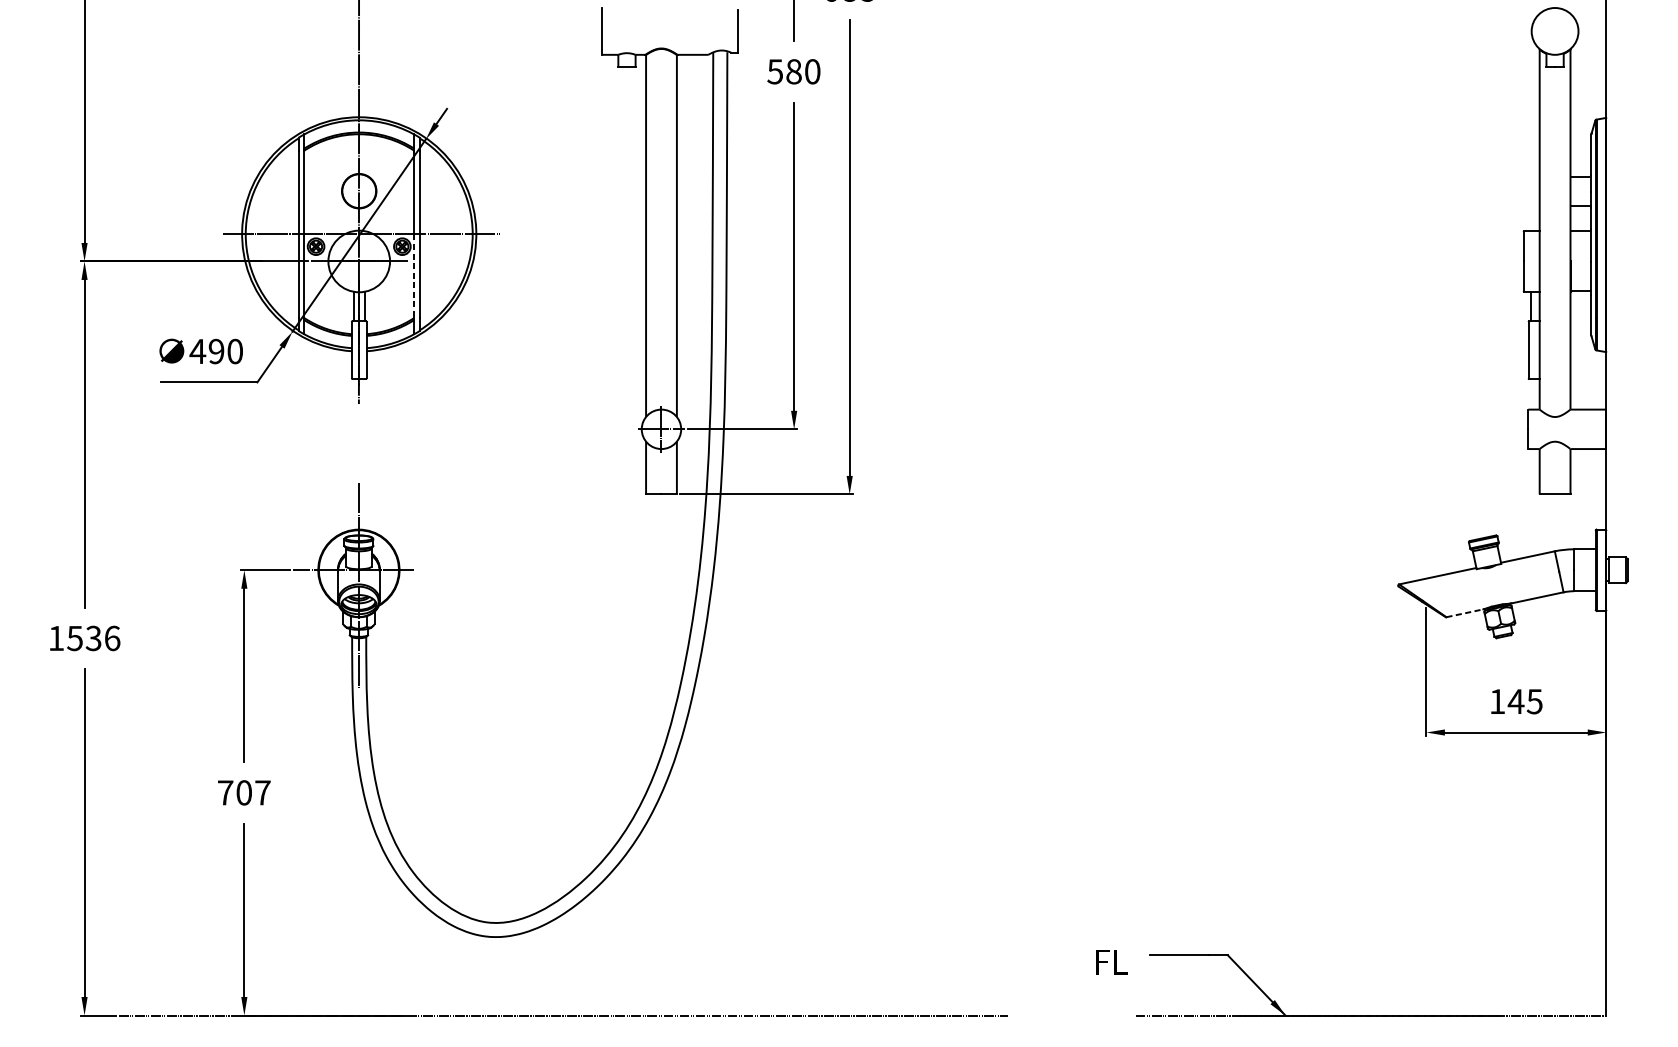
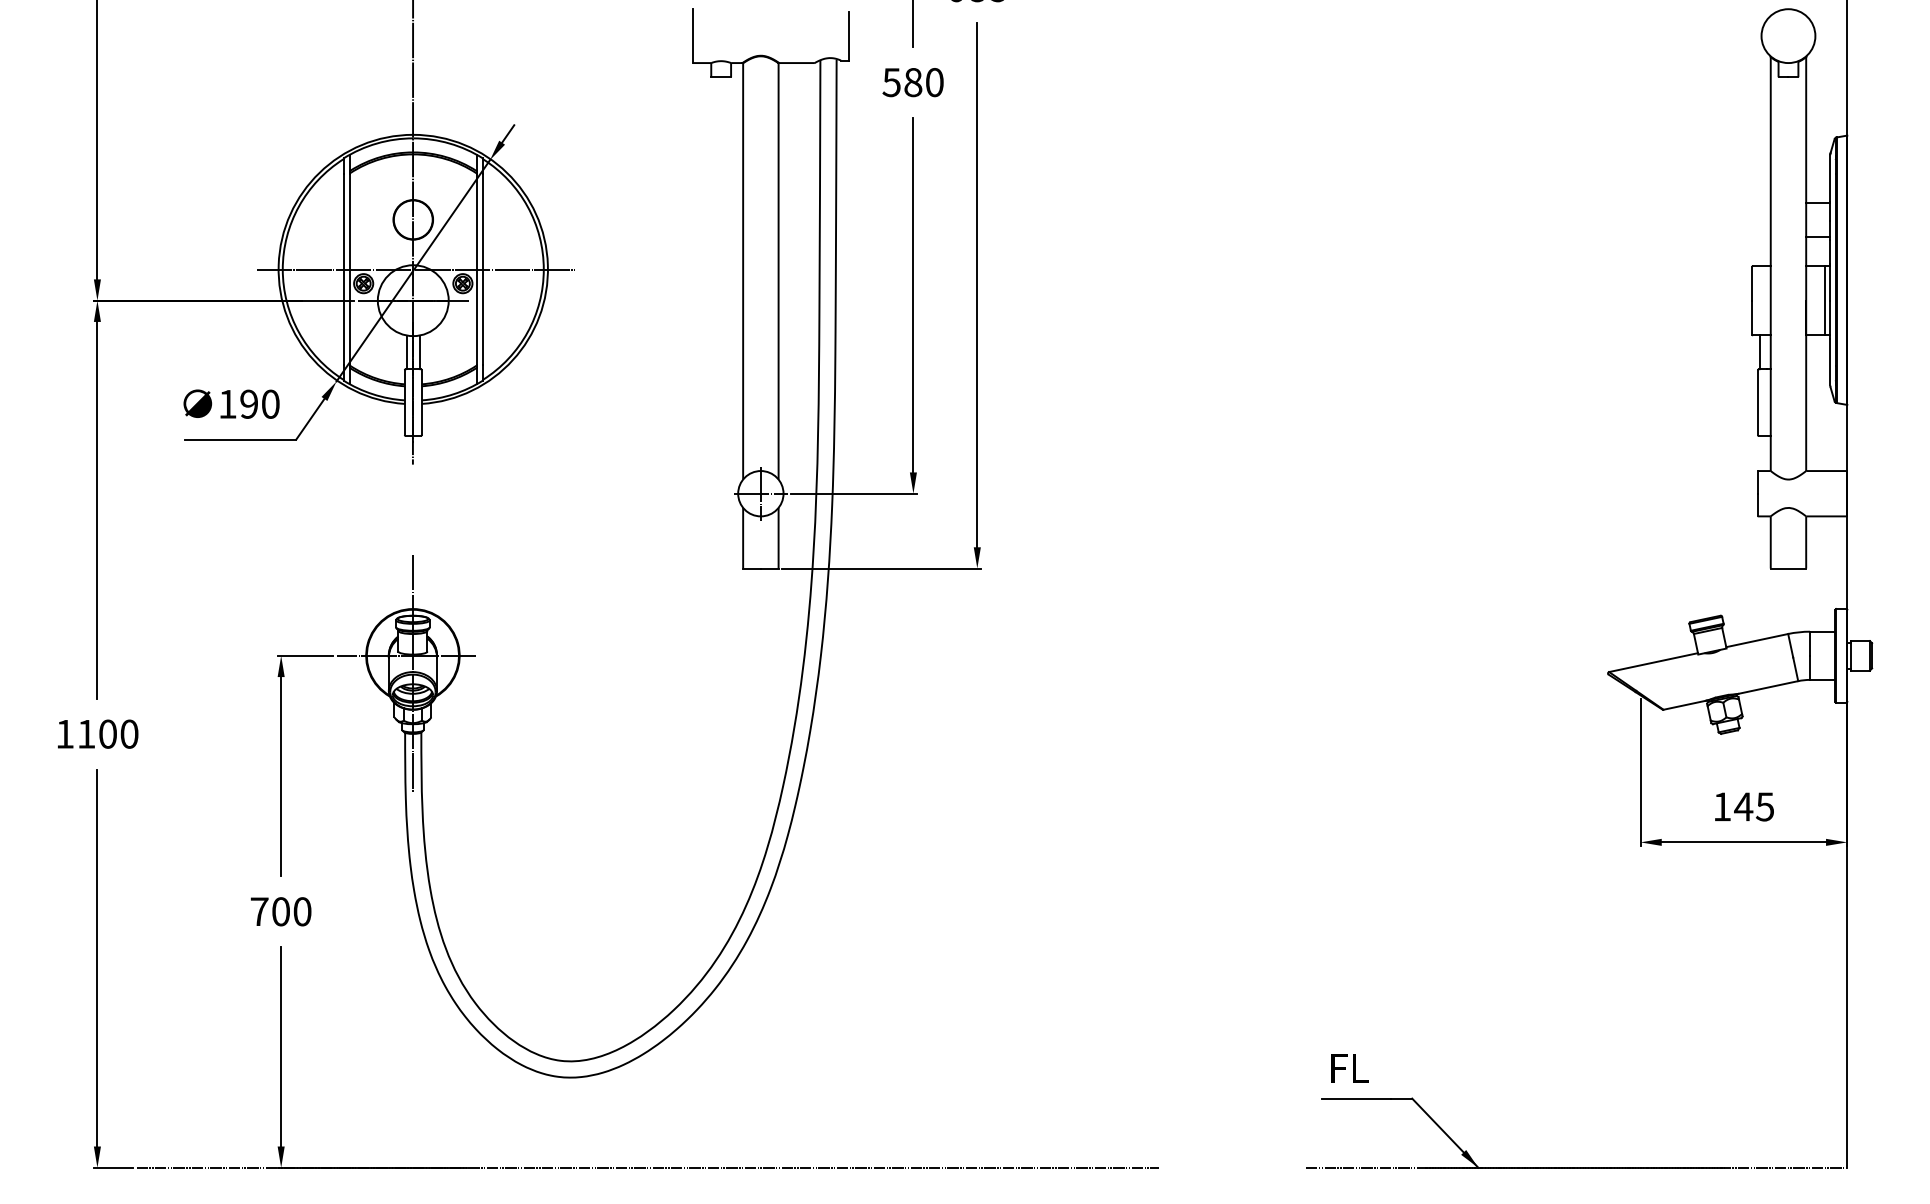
line: (1587, 261) -> (1825, 300), added
line: (414, 276) -> (476, 317), dashed -> solid
text: (197, 351) -> (227, 404), 490 -> 190
line: (1464, 613) -> (1684, 705), dashed -> solid
text: (93, 637) -> (107, 733), 1536 -> 1100
text: (262, 792) -> (302, 911), 707 -> 700
text: (1111, 962) -> (1349, 1068), moved

